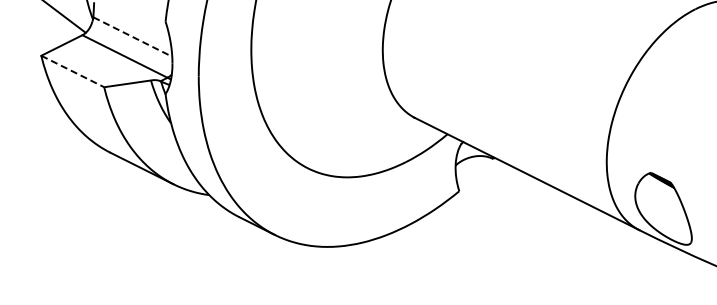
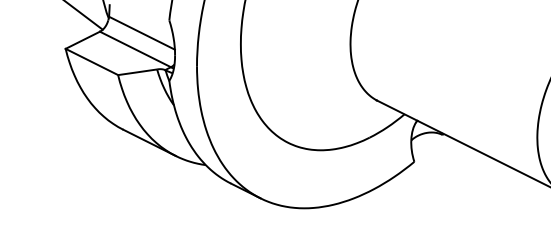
line: (133, 37) -> (142, 33), dashed -> solid
line: (73, 71) -> (92, 61), dashed -> solid

